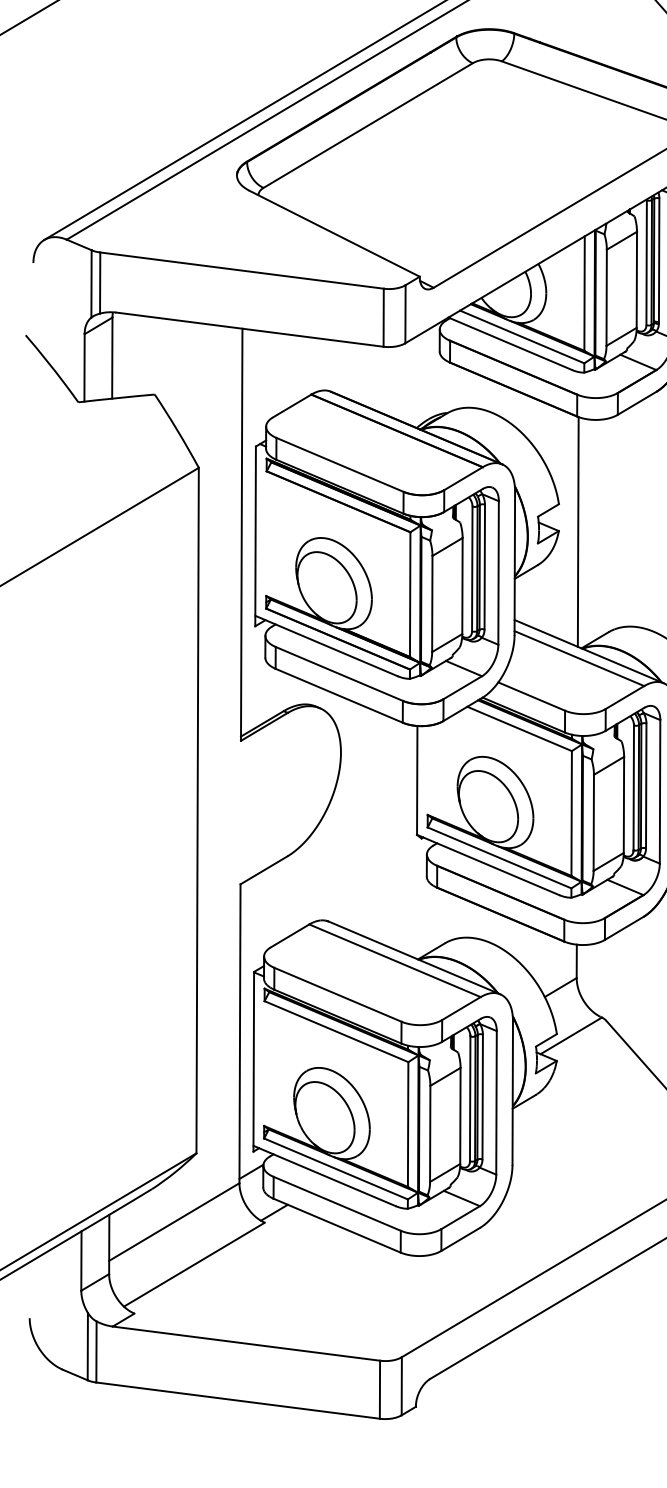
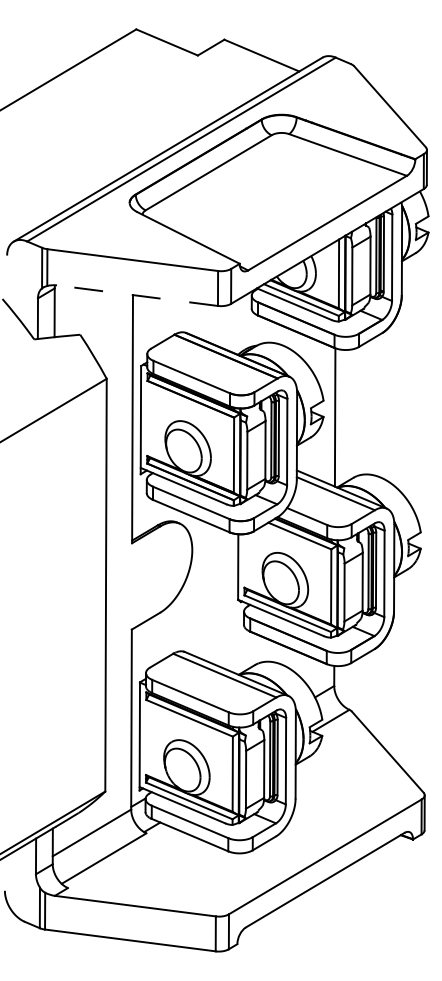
line: (249, 329) -> (137, 295), solid -> dashed

